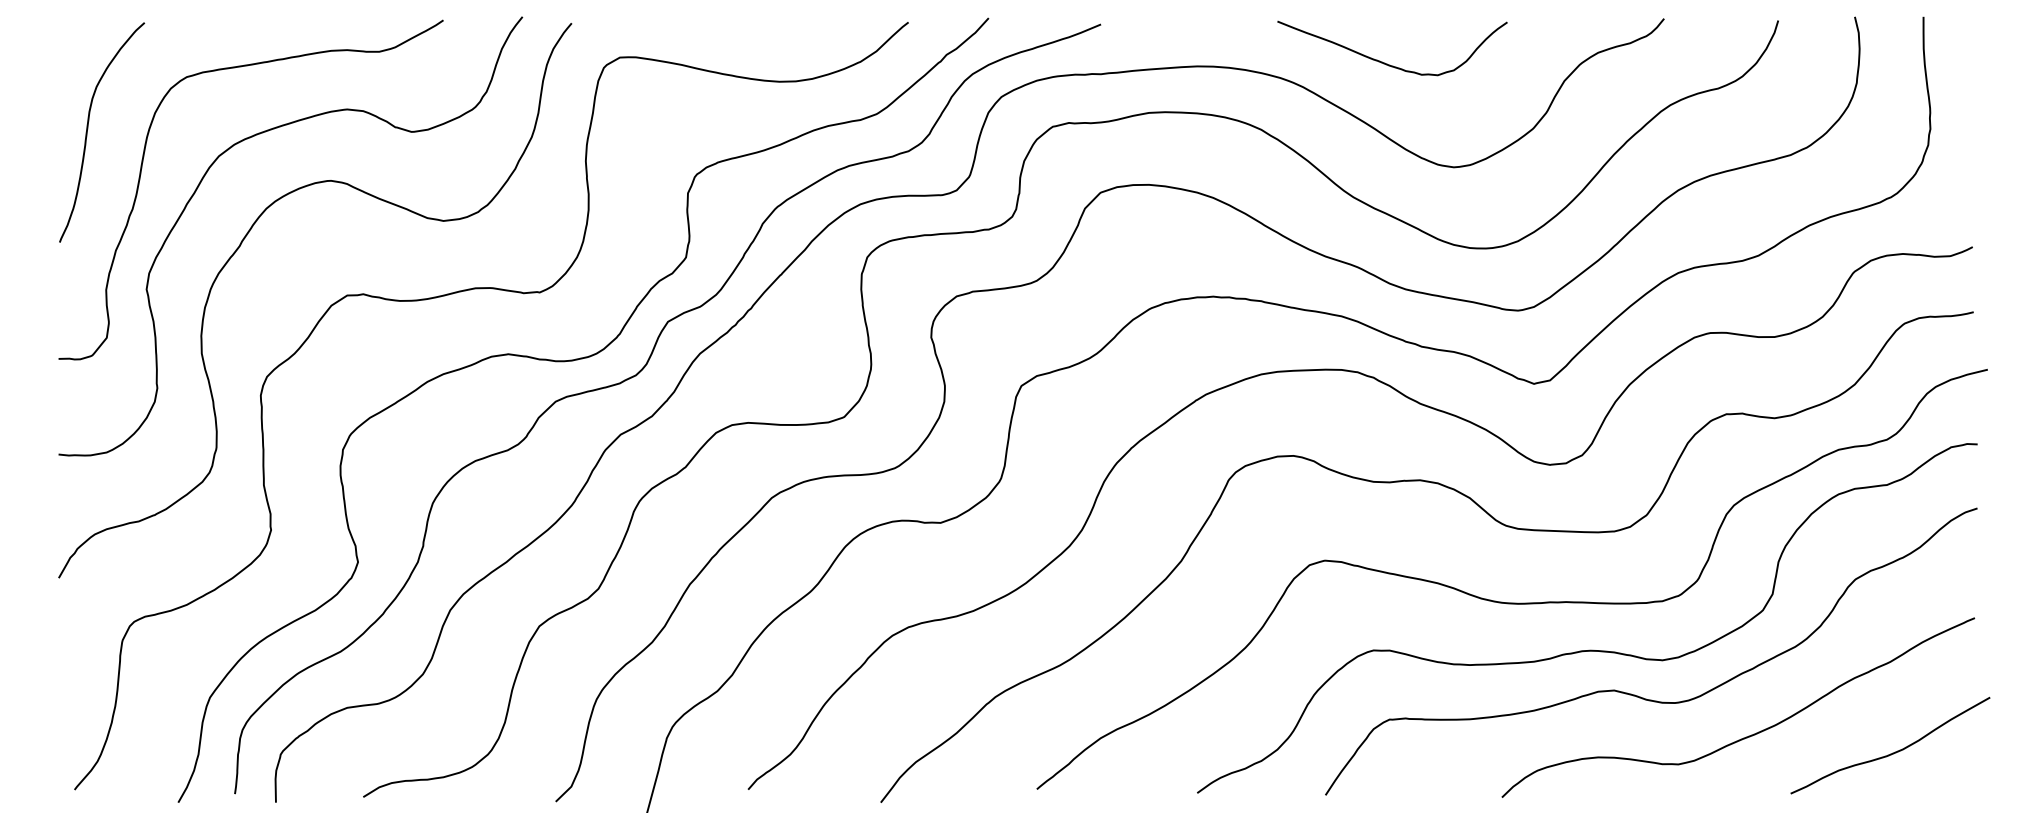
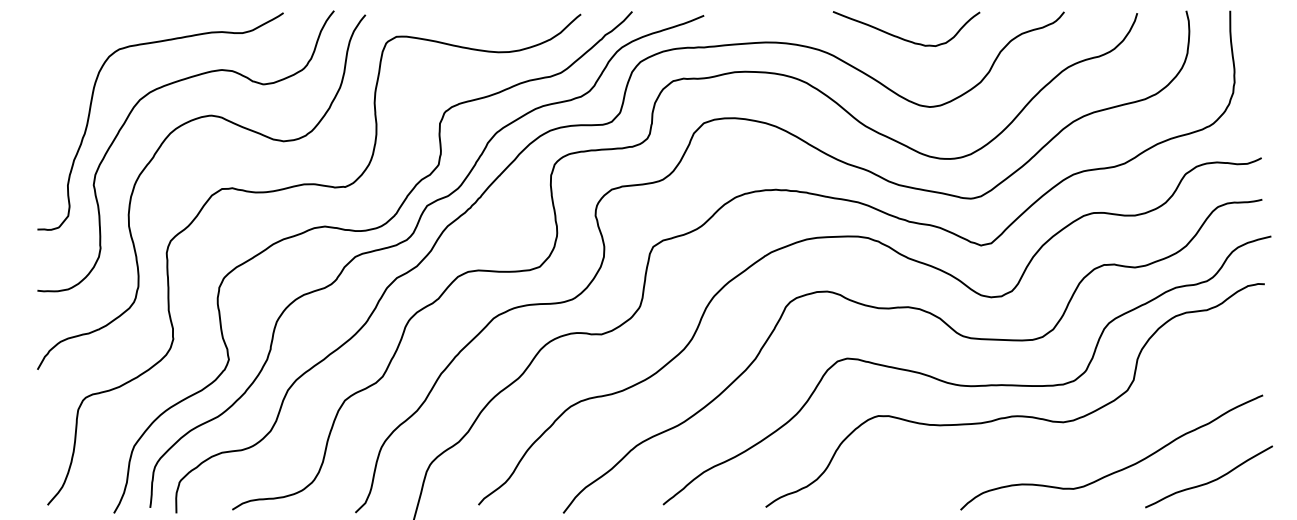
curve: (1389, 63) -> (904, 38), moved
curve: (88, 132) -> (56, 84), removed
curve: (1637, 694) -> (1047, 444), removed

